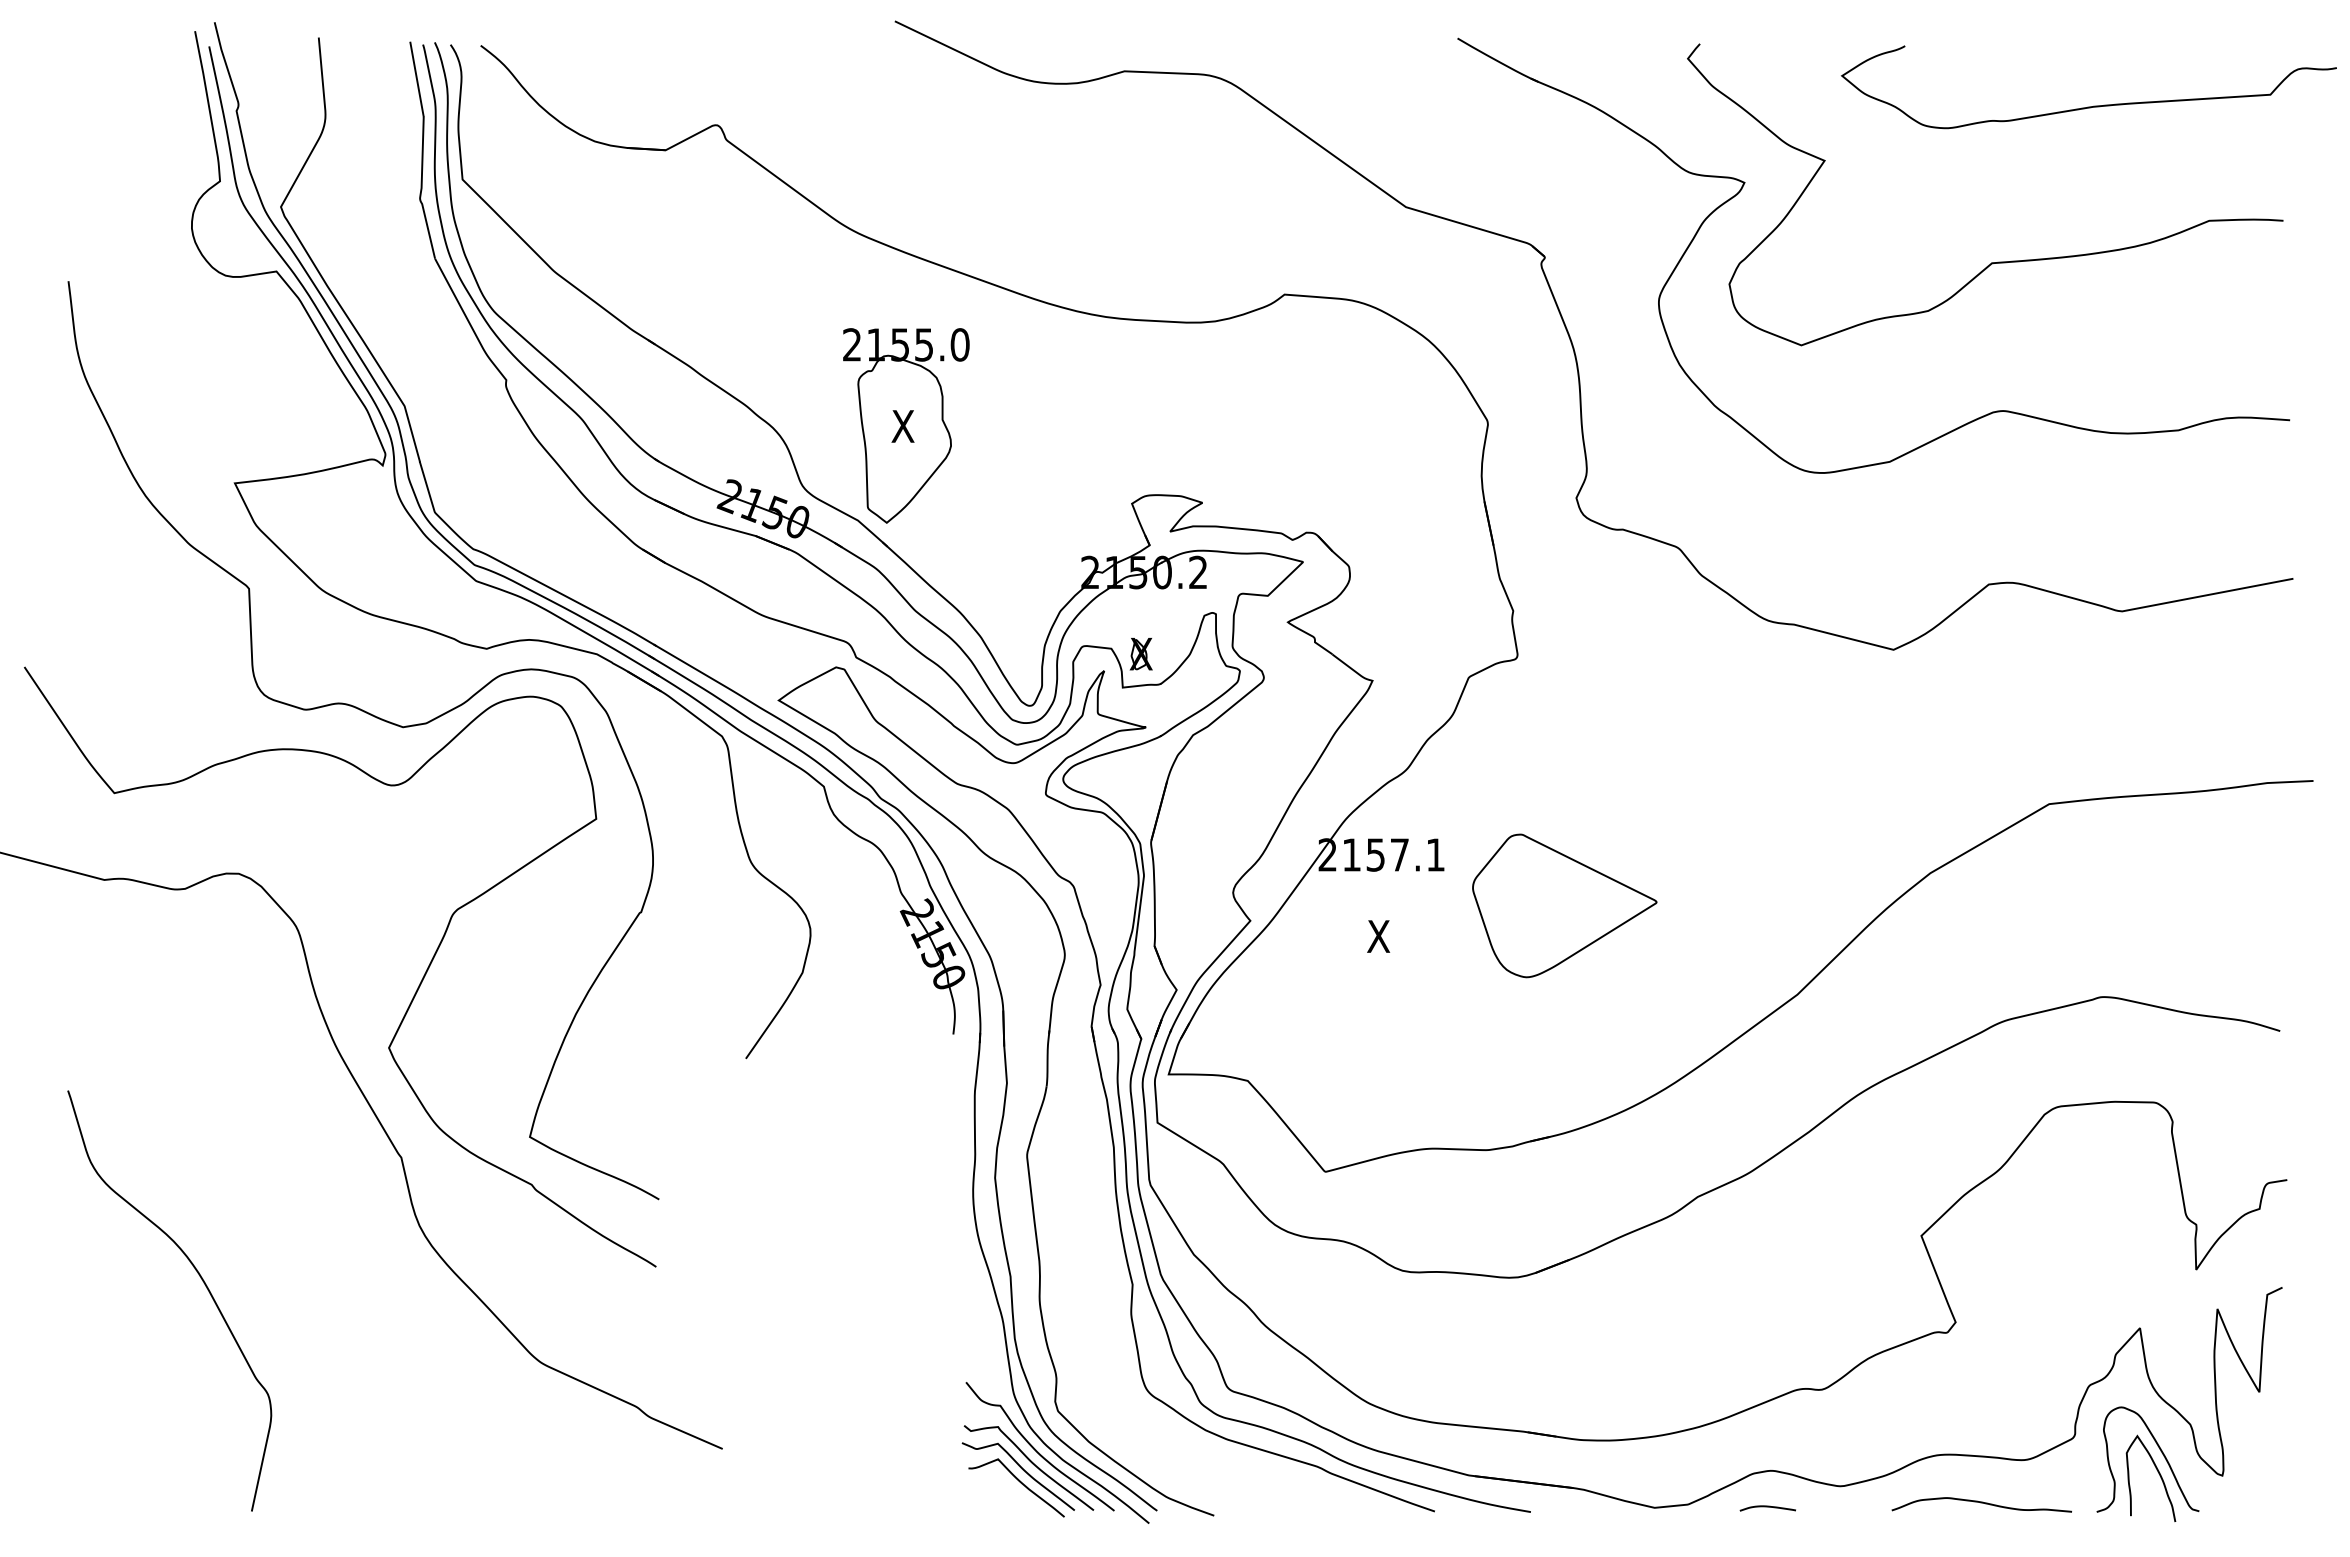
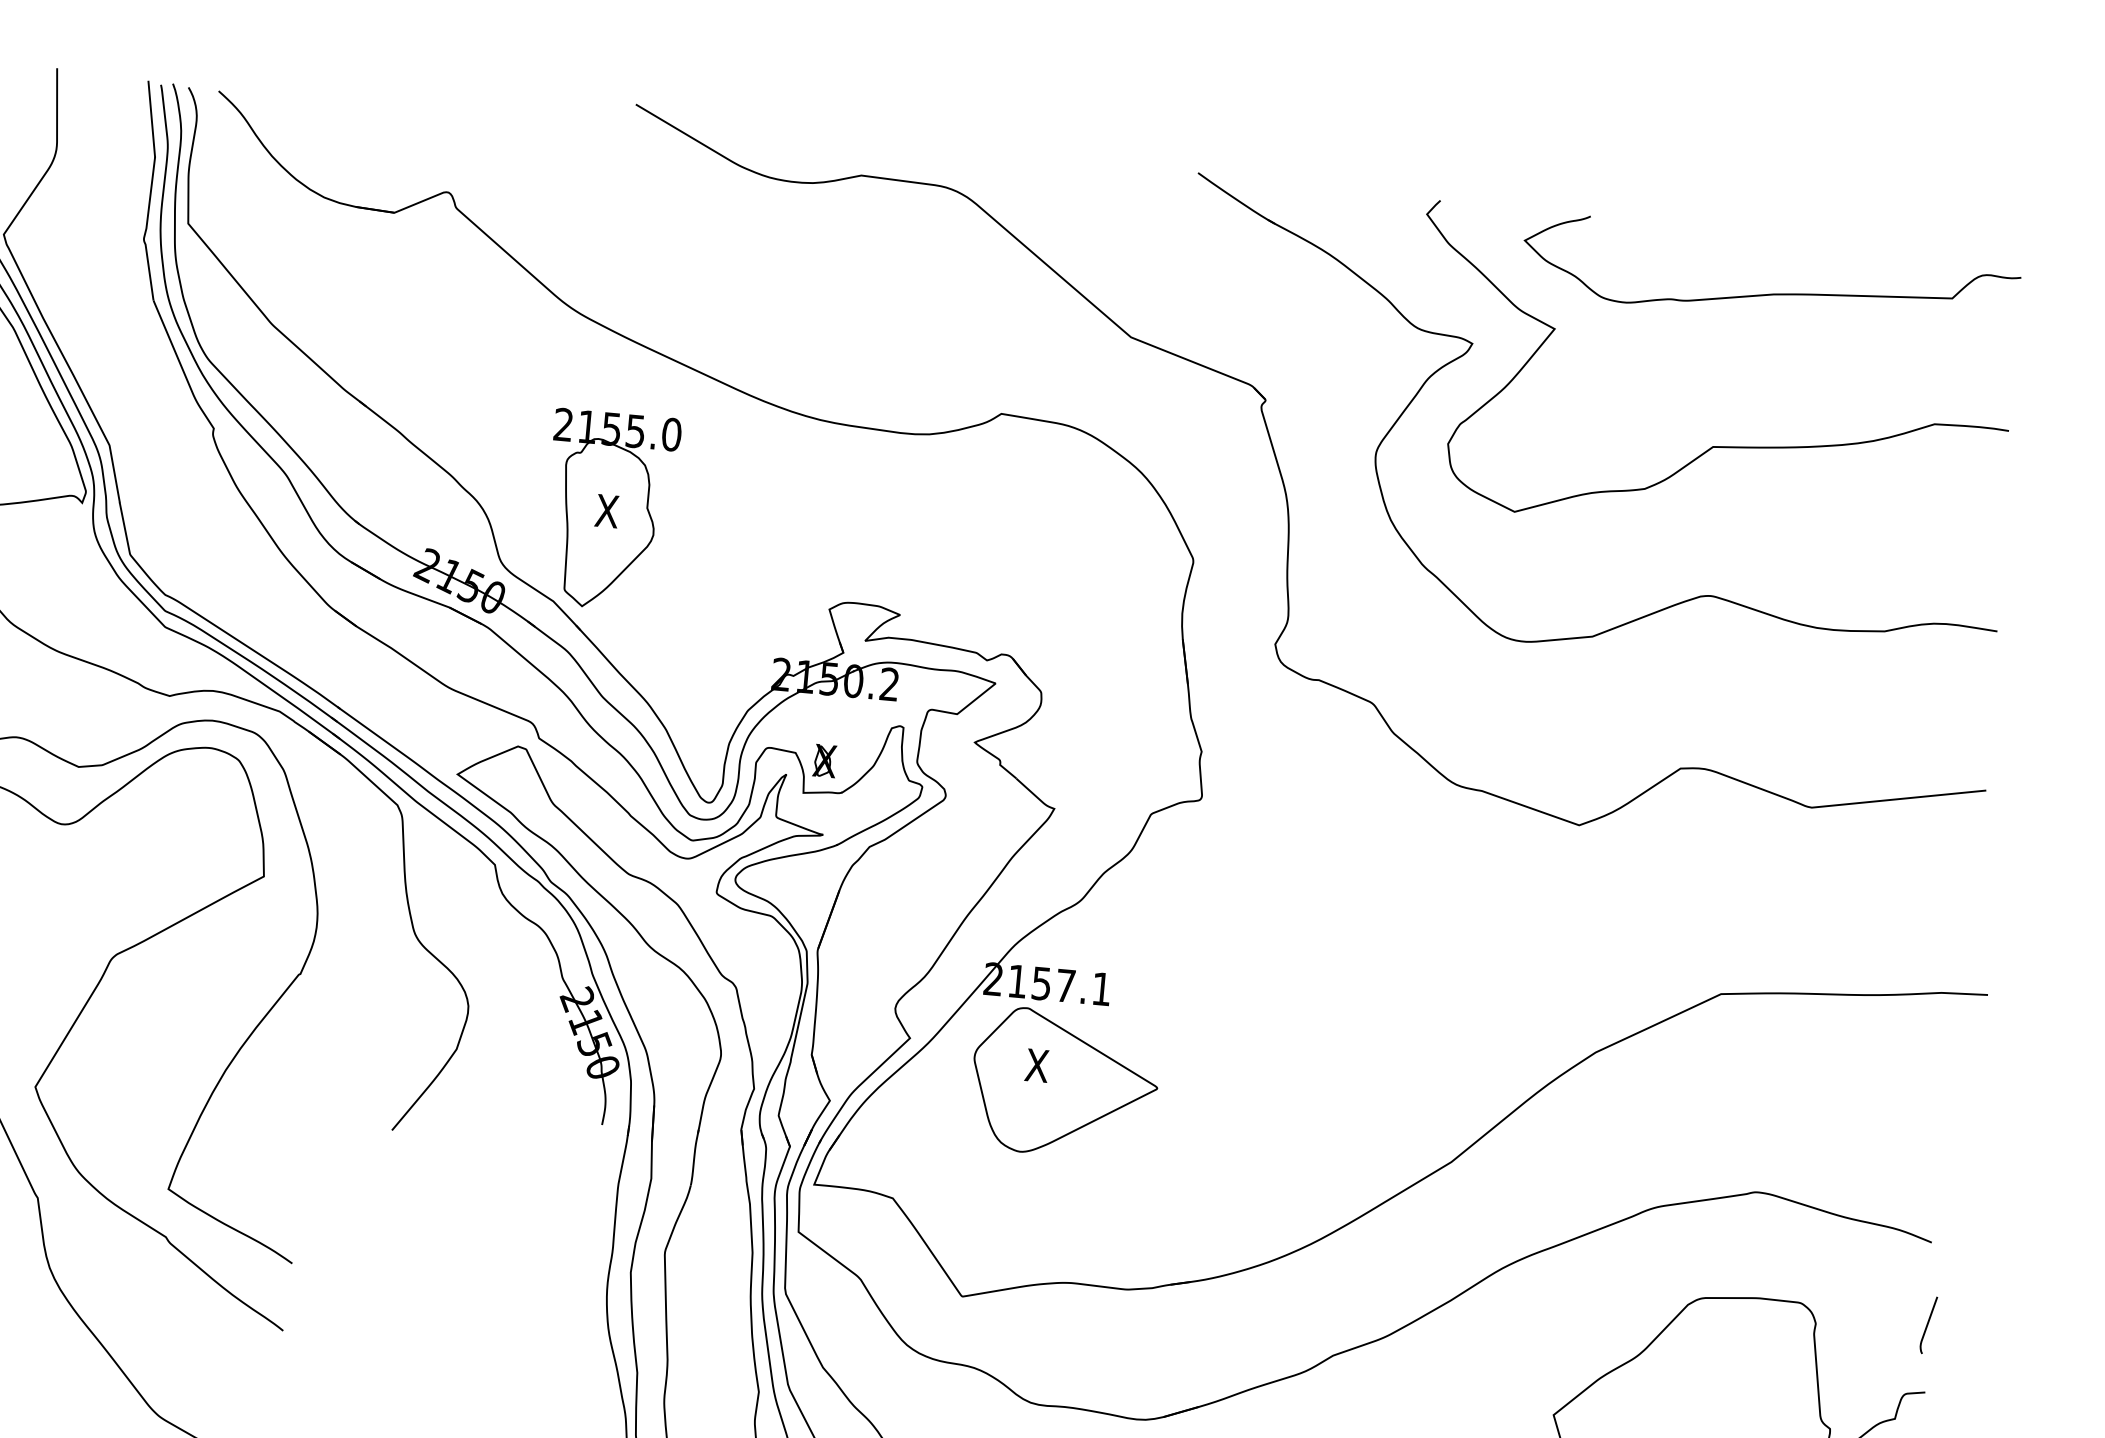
curve: (2093, 105) -> (1774, 293), moved
part: (1564, 905) -> (1064, 1083), moved
curve: (2284, 1112) -> (1928, 1324), added

